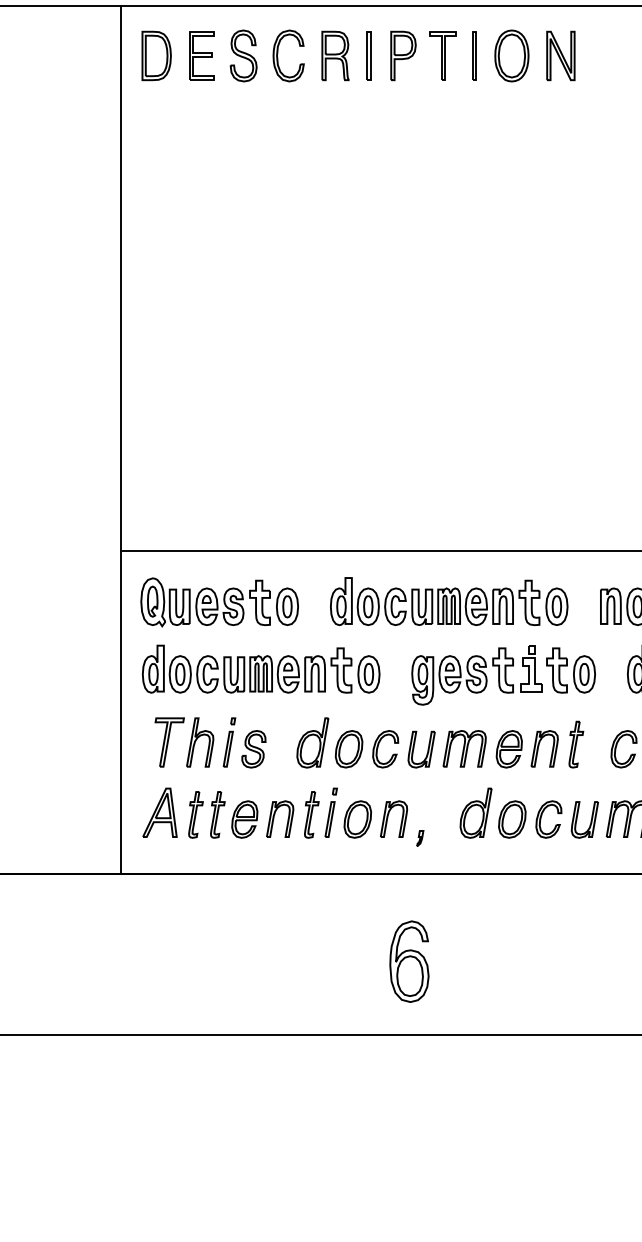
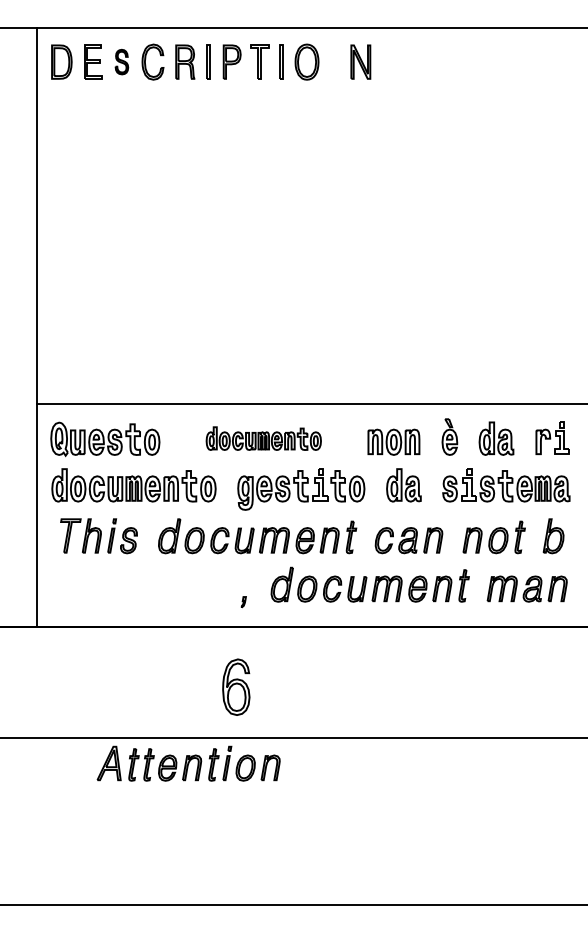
part: (243, 55) -> (121, 61), size x0.7
part: (560, 55) -> (360, 61), moved
part: (448, 601) -> (263, 438), size x0.7
part: (274, 812) -> (188, 763), moved

